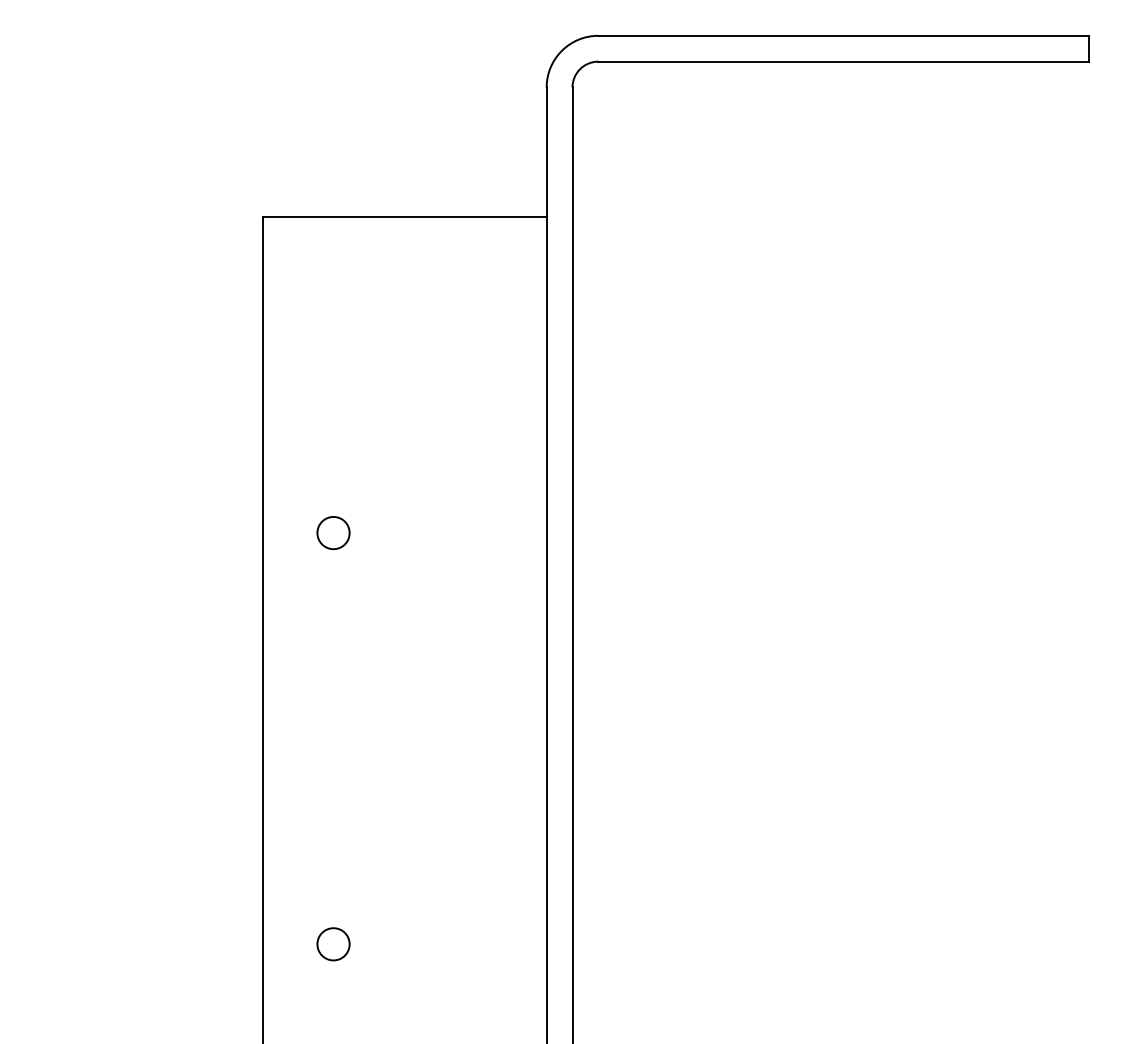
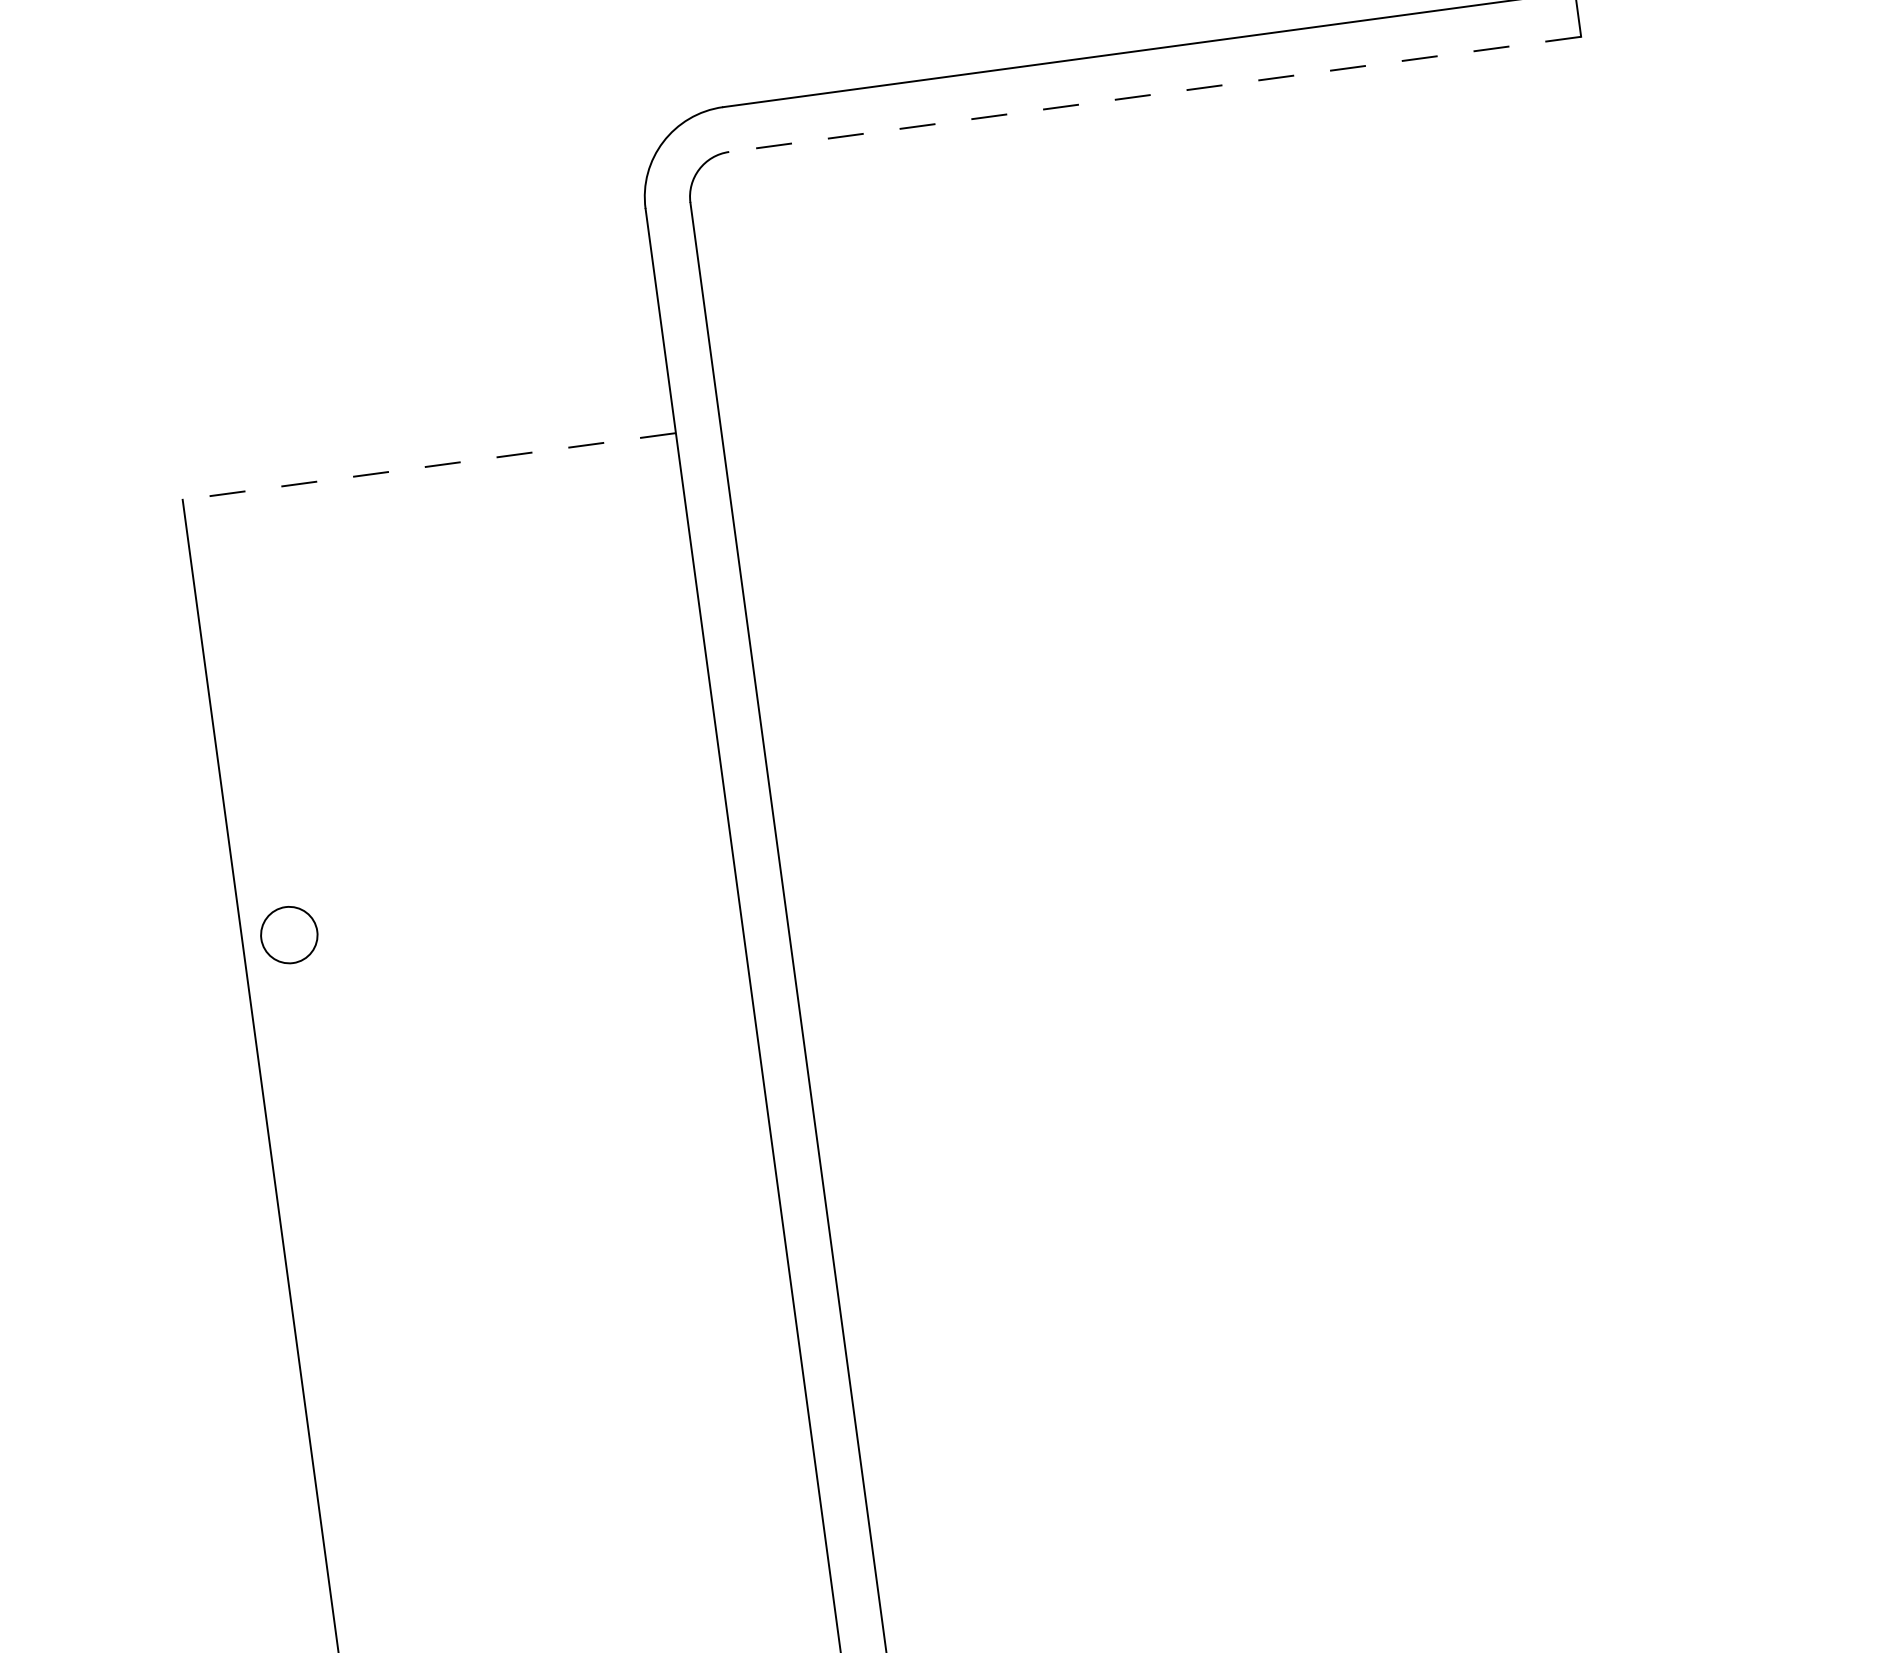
line: (843, 61) -> (1154, 94), solid -> dashed
line: (404, 216) -> (429, 466), solid -> dashed
circle: (333, 533) -> (289, 935), moved

